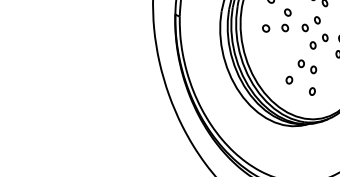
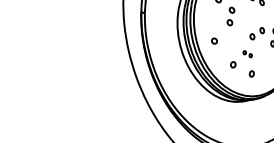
part: (310, 24) -> (250, 19), removed
part: (266, 27) -> (214, 40), moved
part: (307, 67) -> (247, 54), size x0.6

